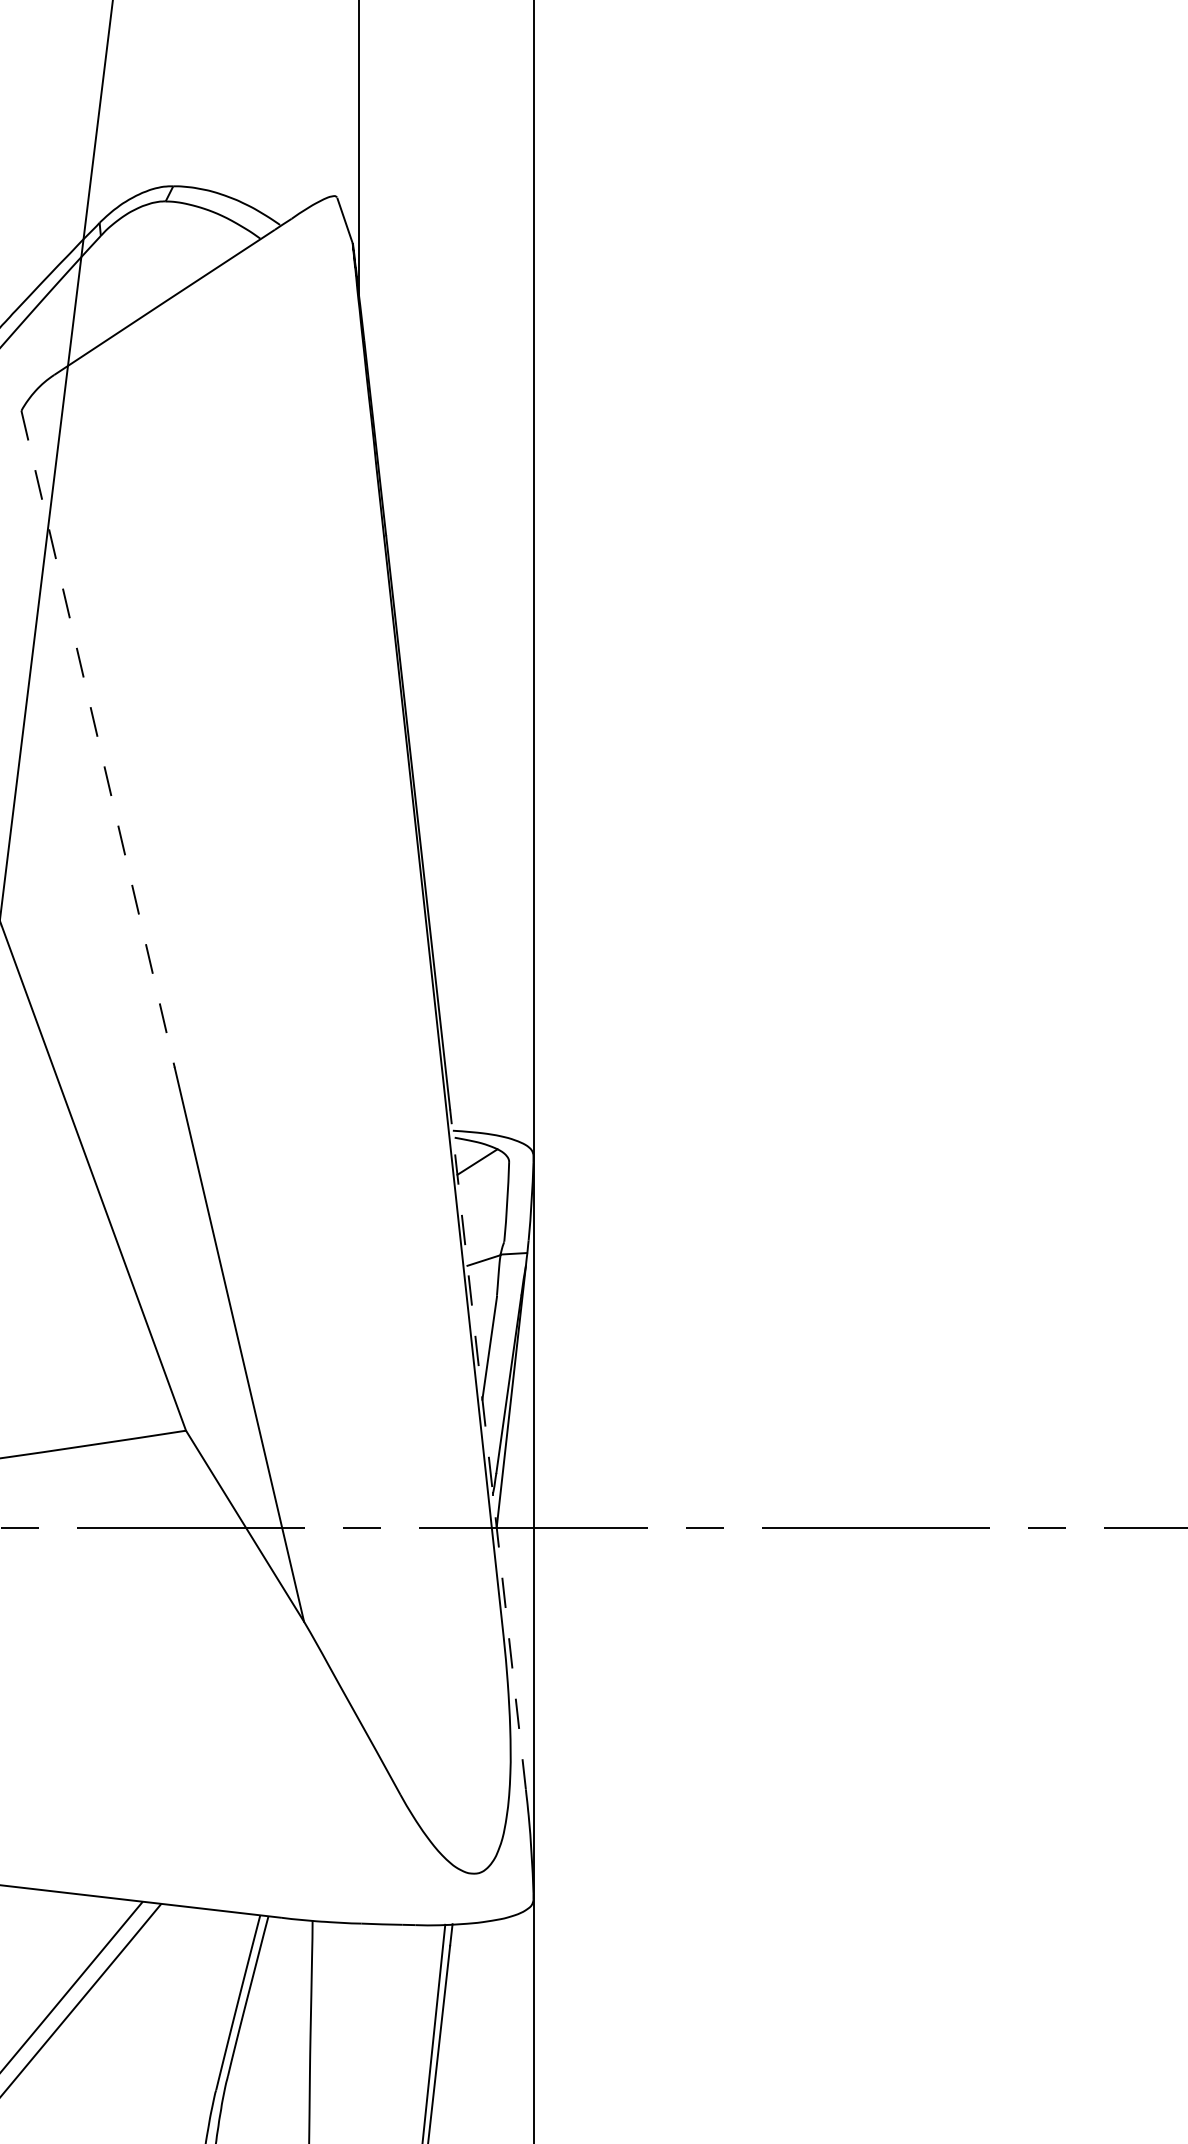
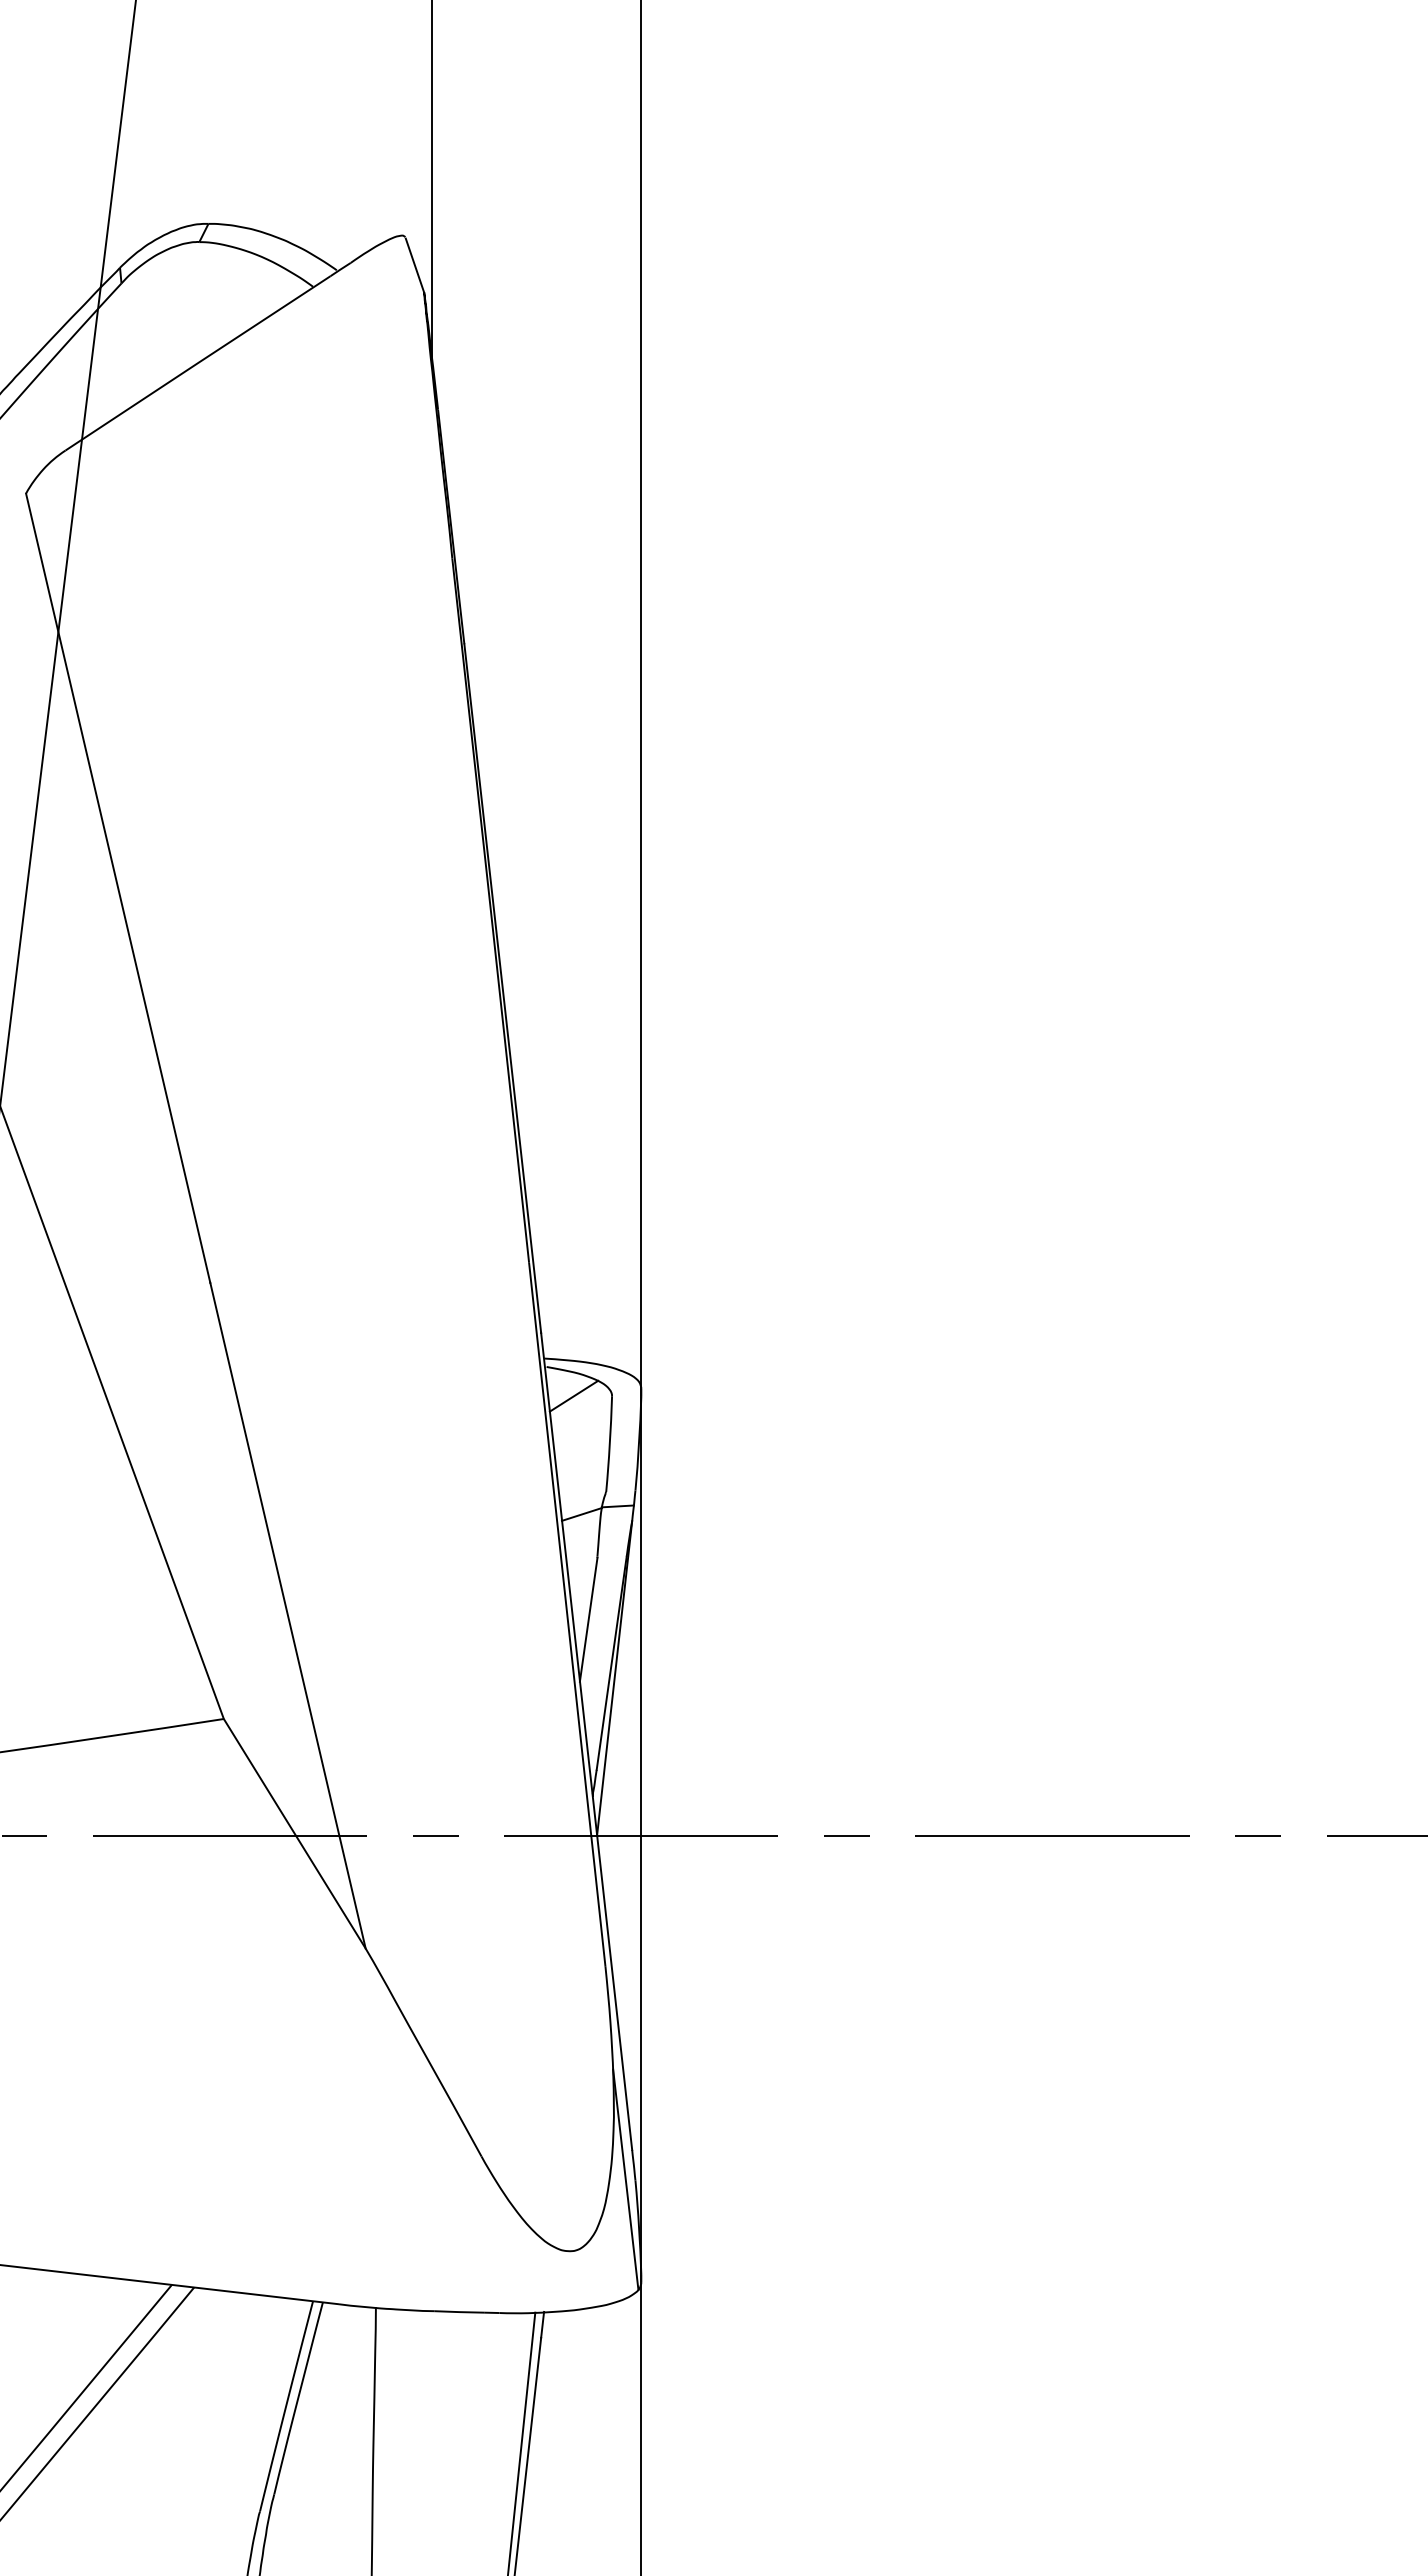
line: (98, 739) -> (118, 888), dashed -> solid
line: (487, 1448) -> (586, 1740), dashed -> solid
line: (520, 1813) -> (625, 2179), added

